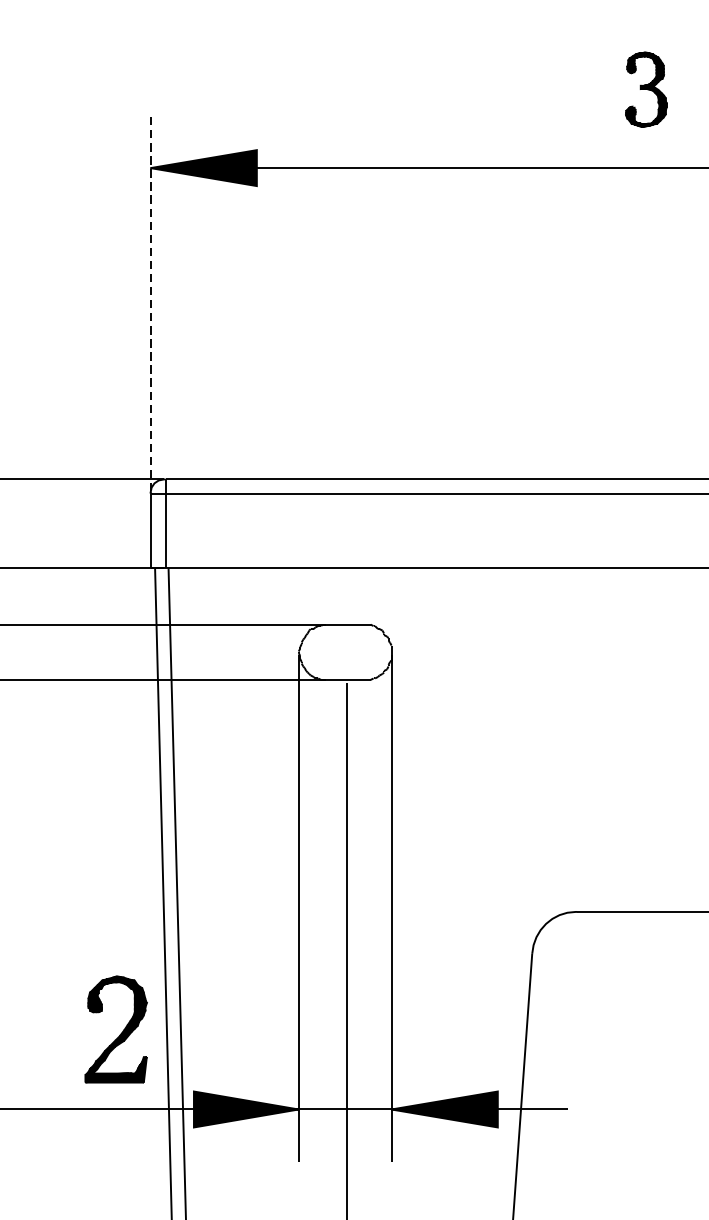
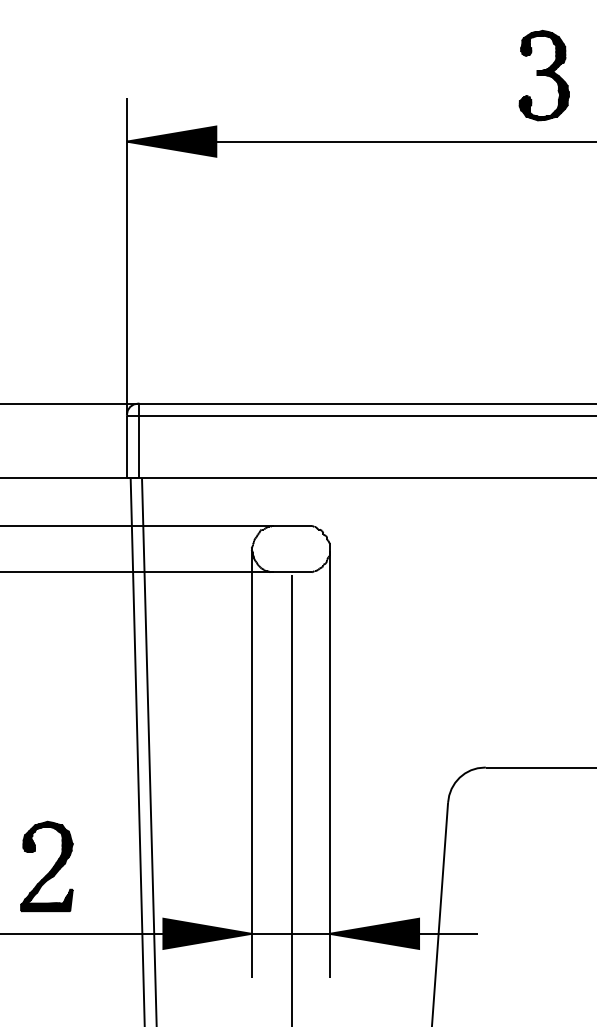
part: (645, 89) -> (543, 75), size x1.43
line: (150, 303) -> (126, 255), dashed -> solid
part: (115, 1029) -> (46, 866), moved

